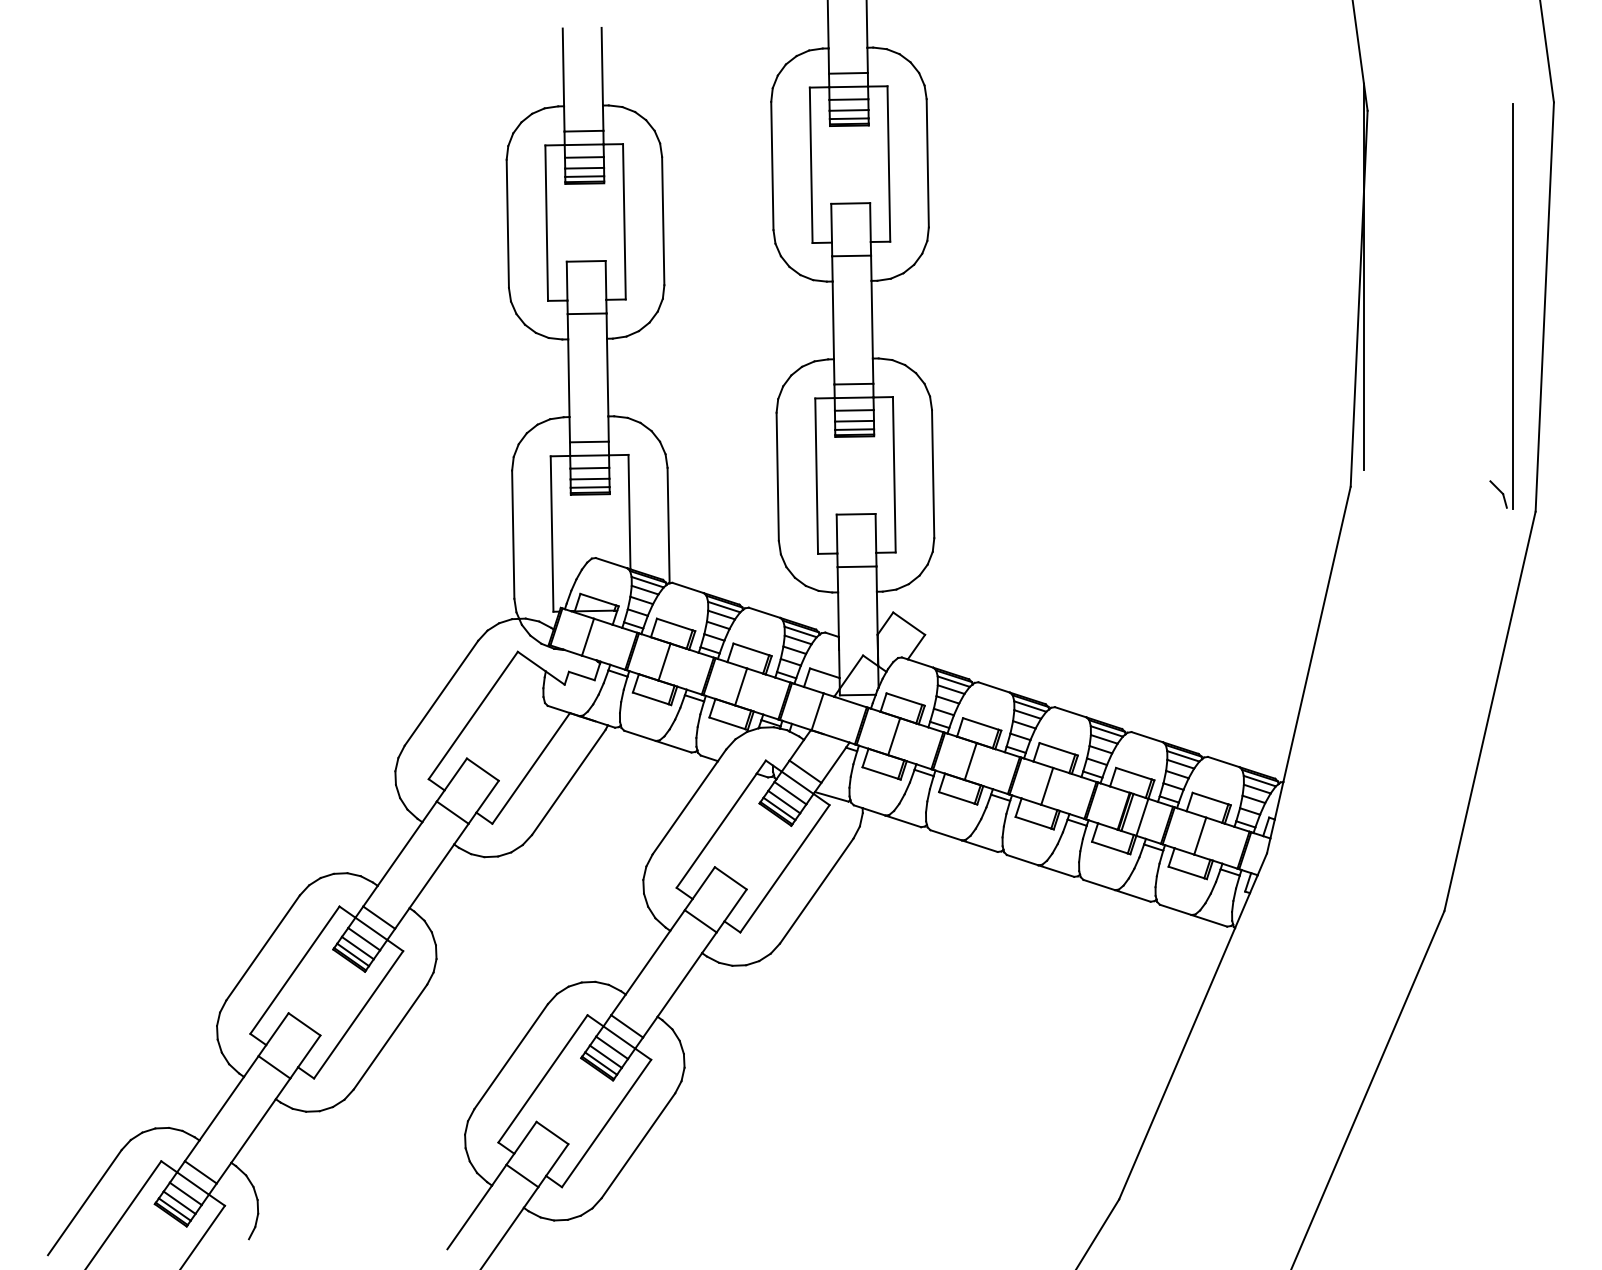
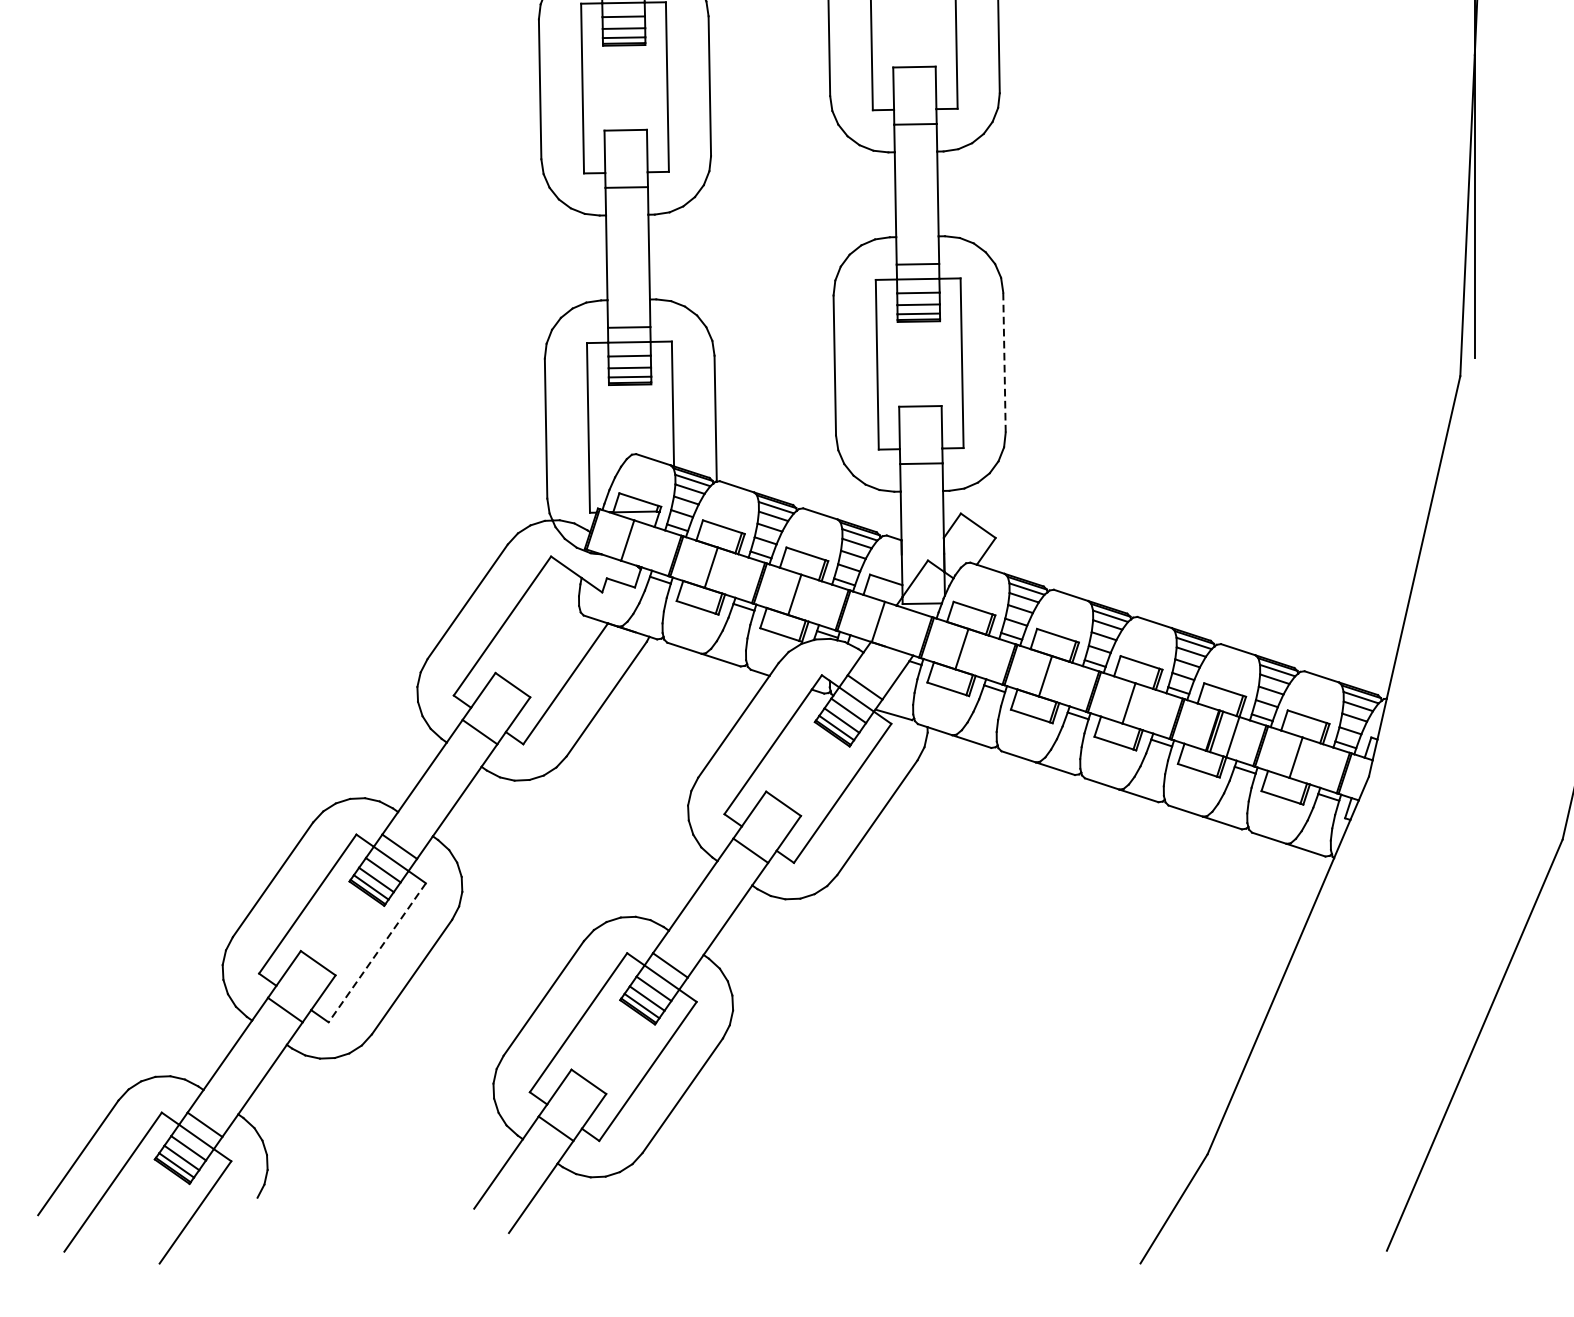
line: (933, 473) -> (1004, 361), solid -> dashed
line: (358, 1014) -> (377, 952), solid -> dashed

